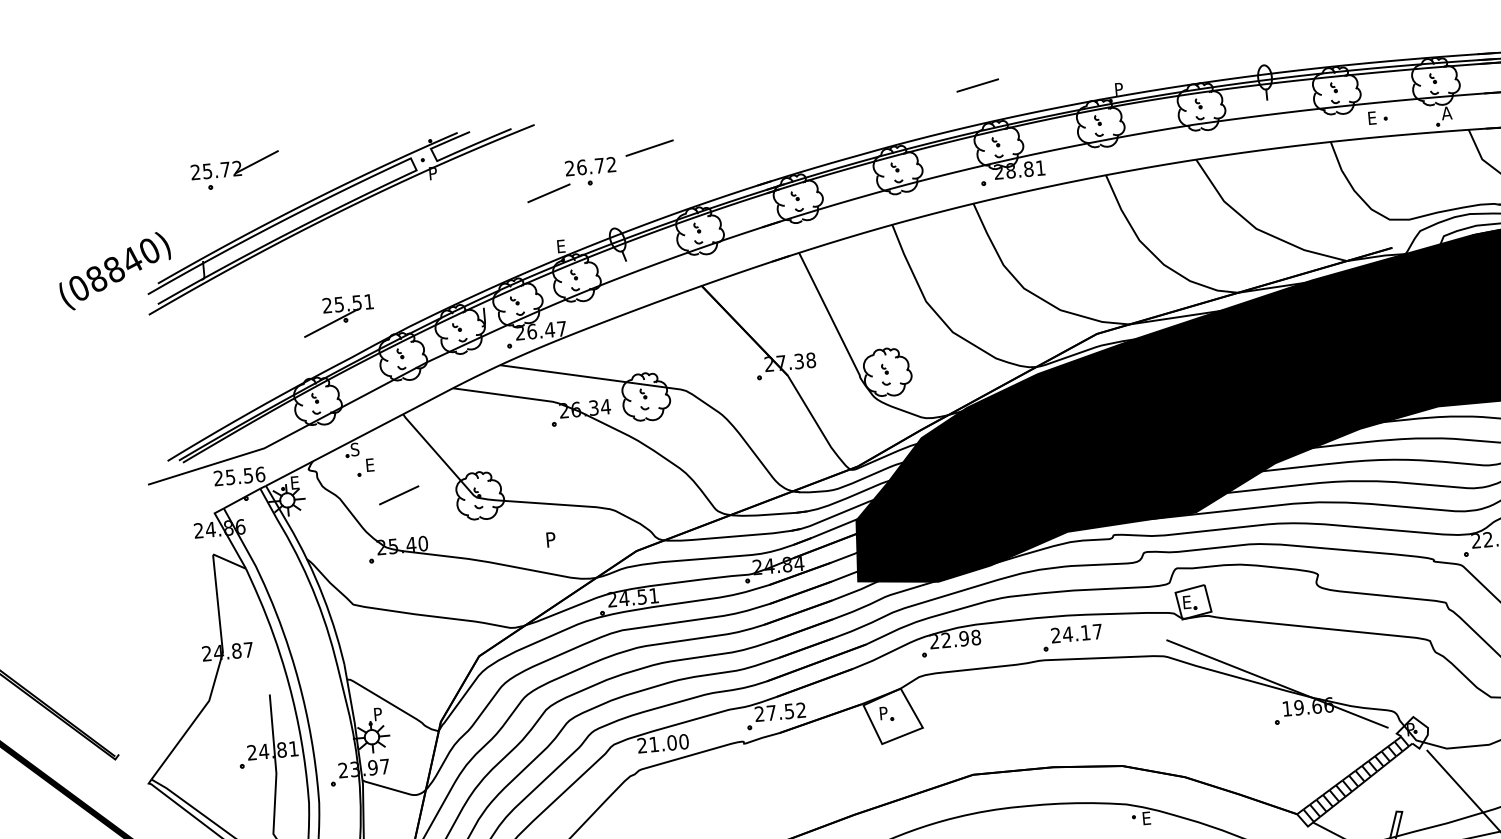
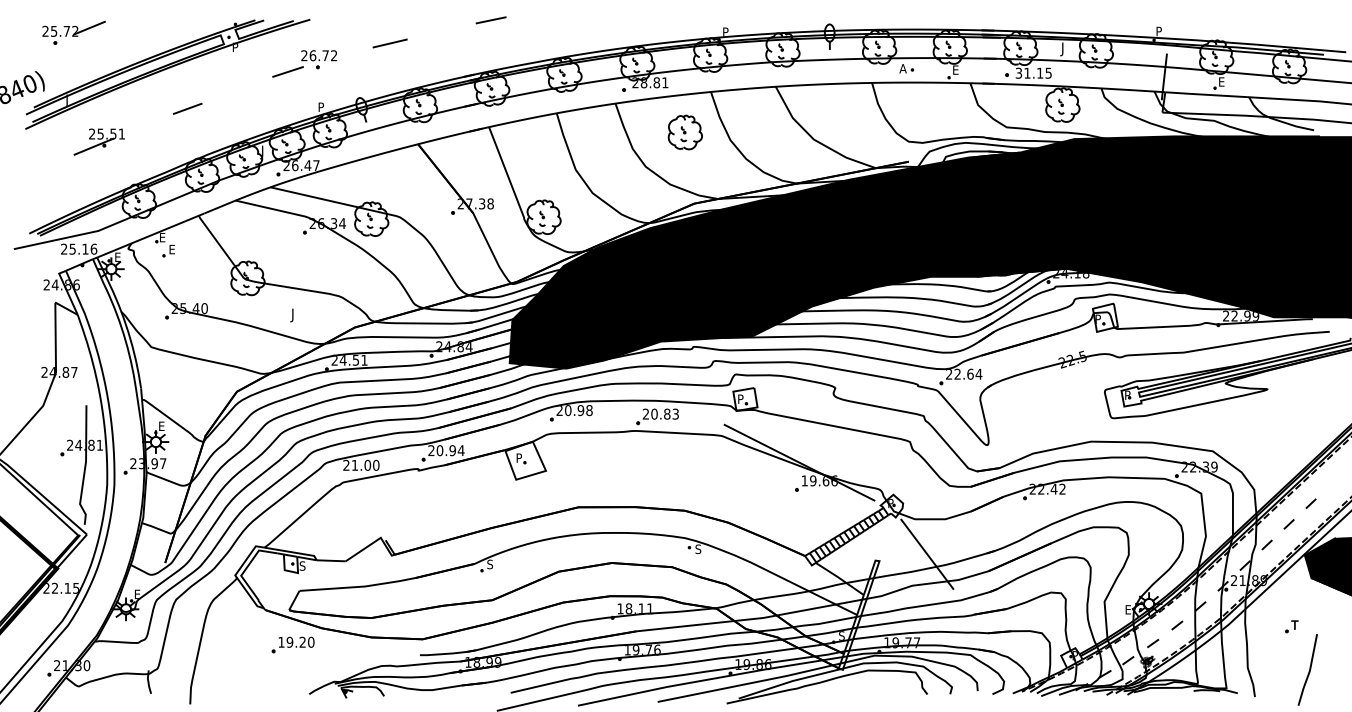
line: (976, 85) -> (490, 20), moved
text: (1446, 112) -> (955, 69), A -> E
text: (1371, 117) -> (902, 68), E -> A
part: (234, 170) -> (73, 32), moved
part: (570, 179) -> (304, 63), moved
part: (1073, 235) -> (684, 132), added
text: (561, 245) -> (321, 106), E -> P
part: (337, 315) -> (98, 141), moved
text: (355, 449) -> (162, 237), S -> E
text: (248, 474) -> (85, 248), 25.56 -> 25.16
line: (398, 494) -> (187, 108), moved
text: (550, 541) -> (294, 315), P -> J
text: (1187, 601) -> (741, 398), E -> P
text: (1081, 632) -> (664, 413), 24.17 -> 20.83
text: (946, 640) -> (568, 410), 22.98 -> 20.98
text: (786, 711) -> (450, 450), 27.52 -> 20.94
text: (379, 713) -> (162, 425), P -> E
text: (1146, 818) -> (698, 549), E -> S

